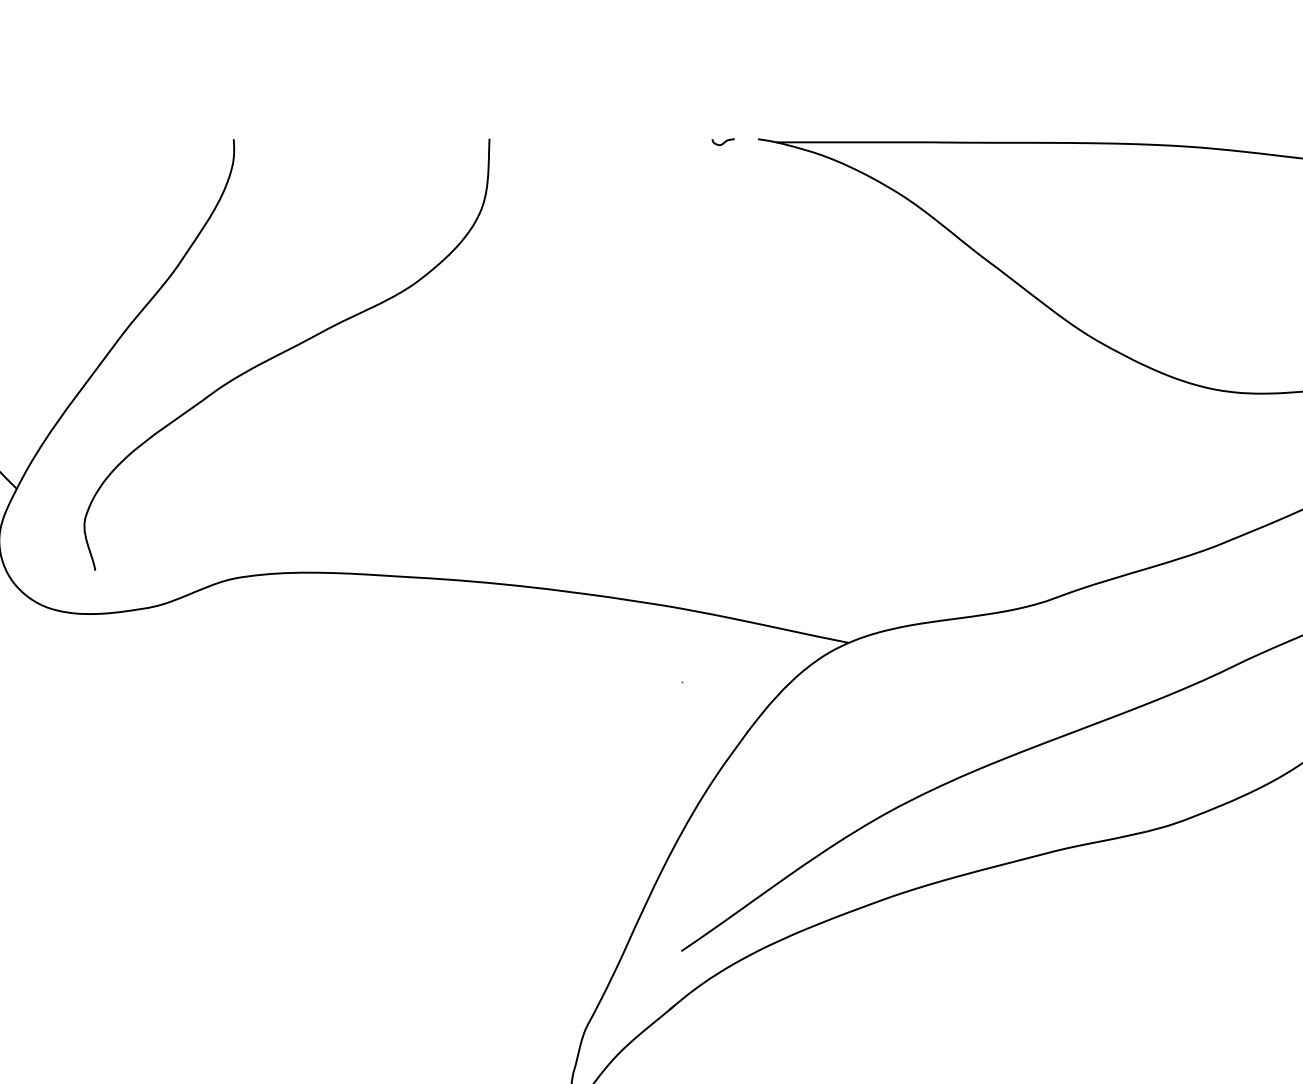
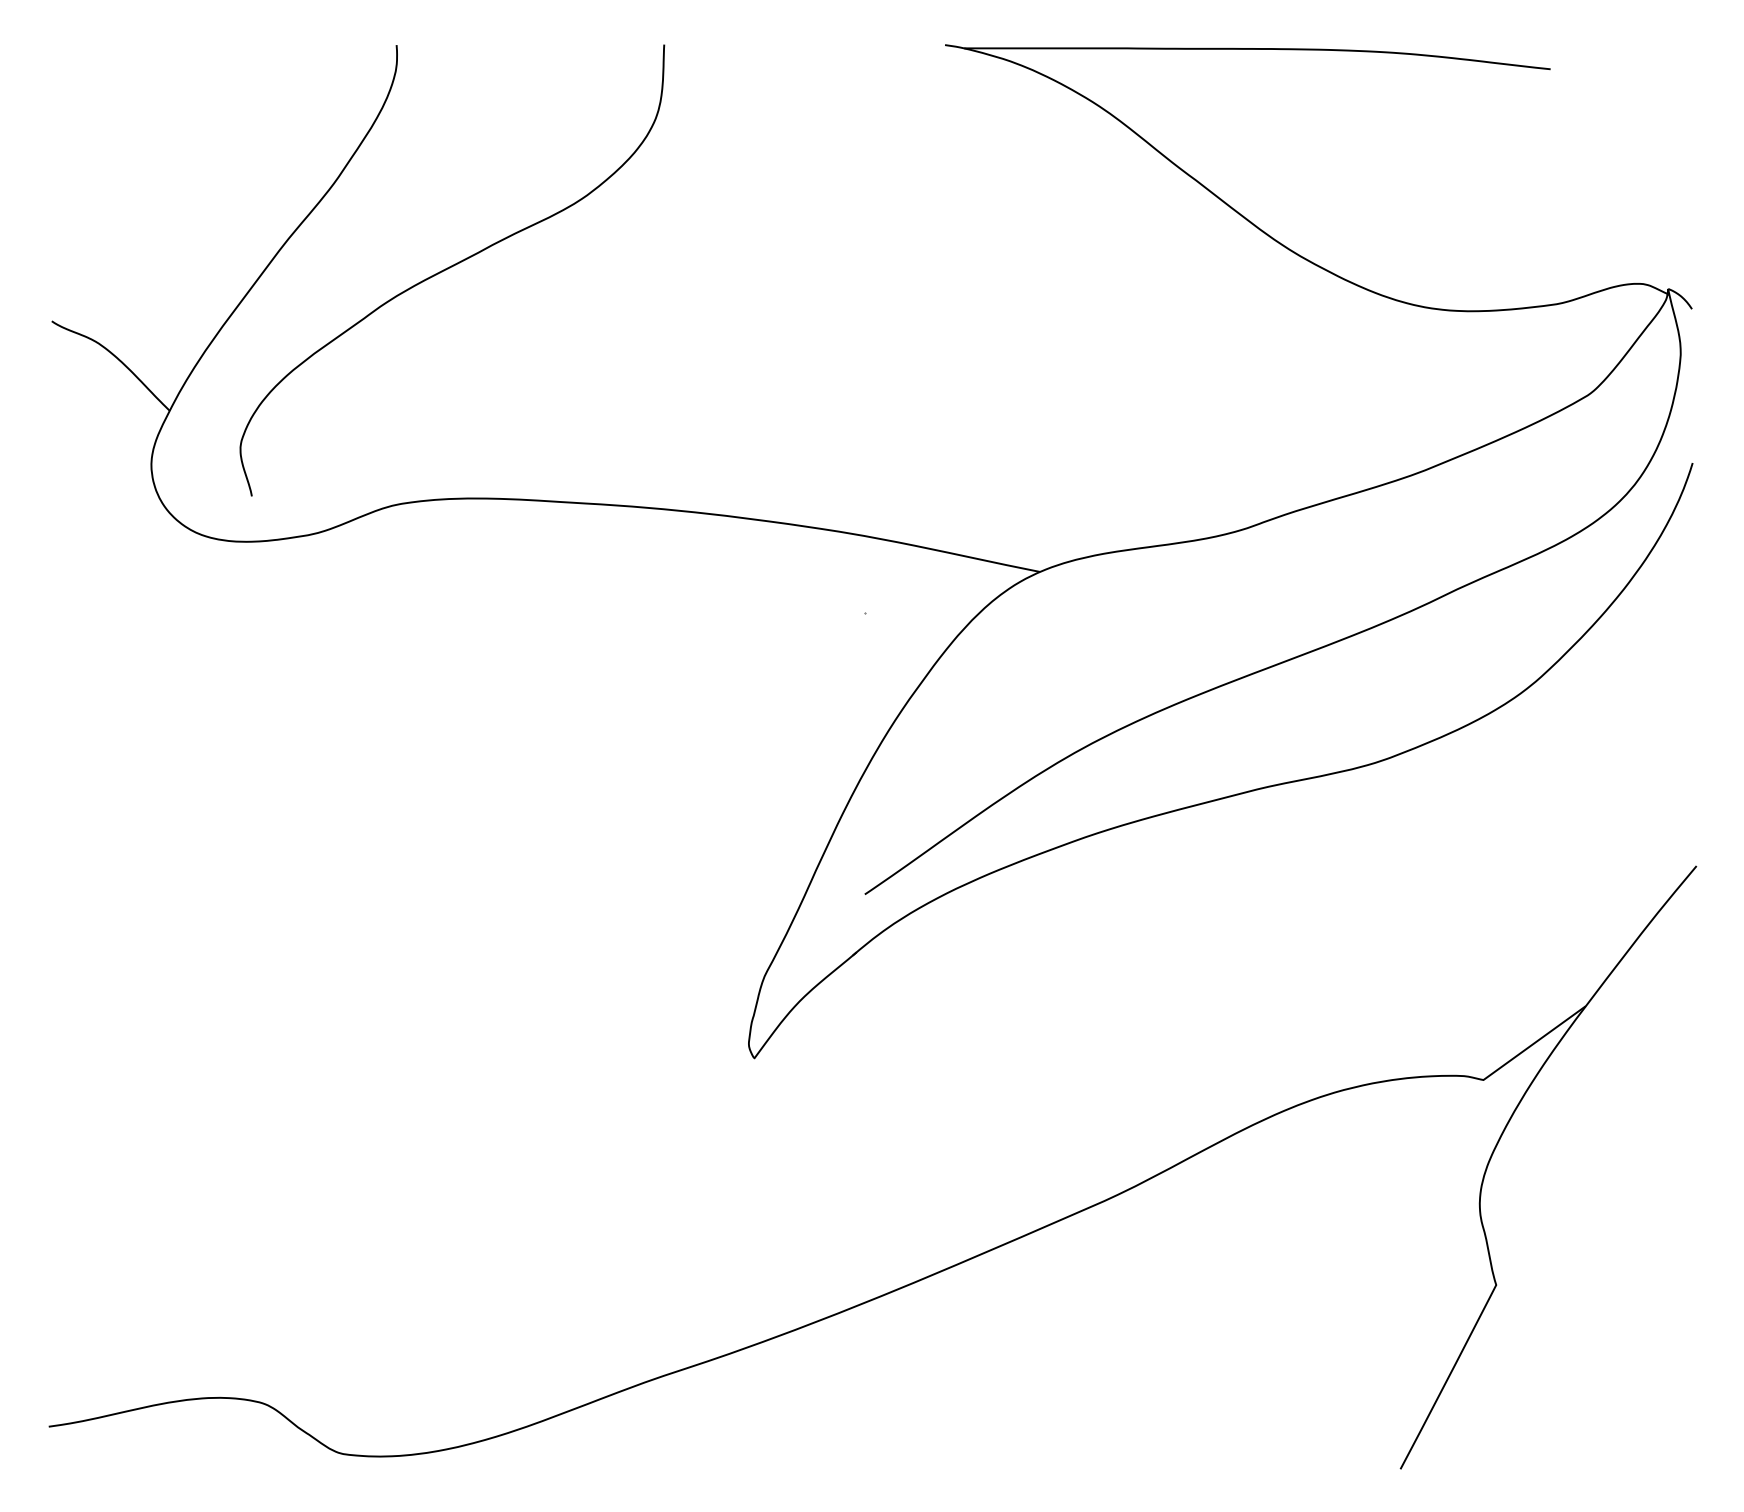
curve: (723, 142) -> (908, 48), removed

